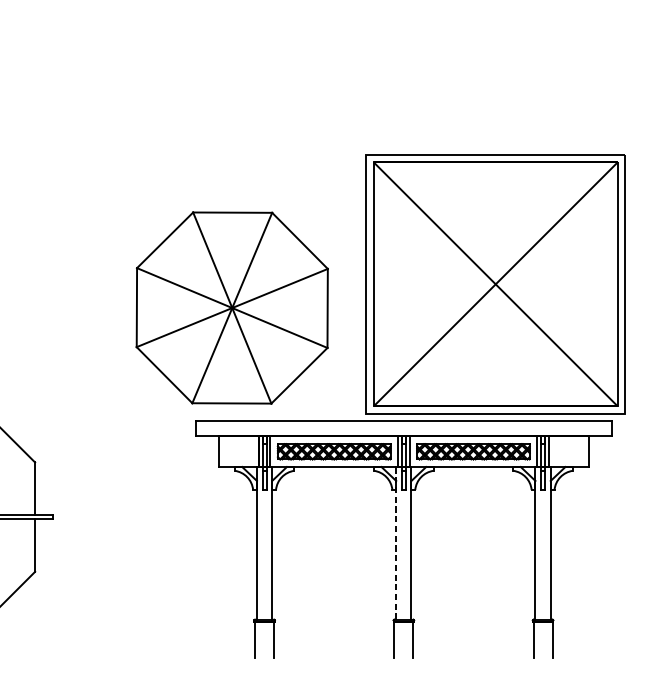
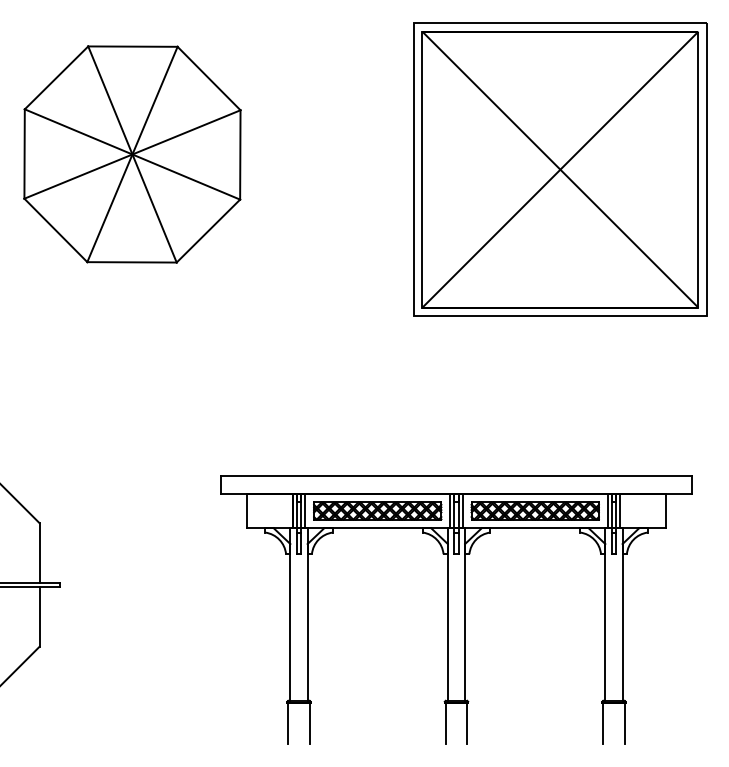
part: (495, 284) -> (560, 169), moved
part: (232, 308) -> (132, 154), moved
line: (395, 543) -> (447, 614), dashed -> solid

